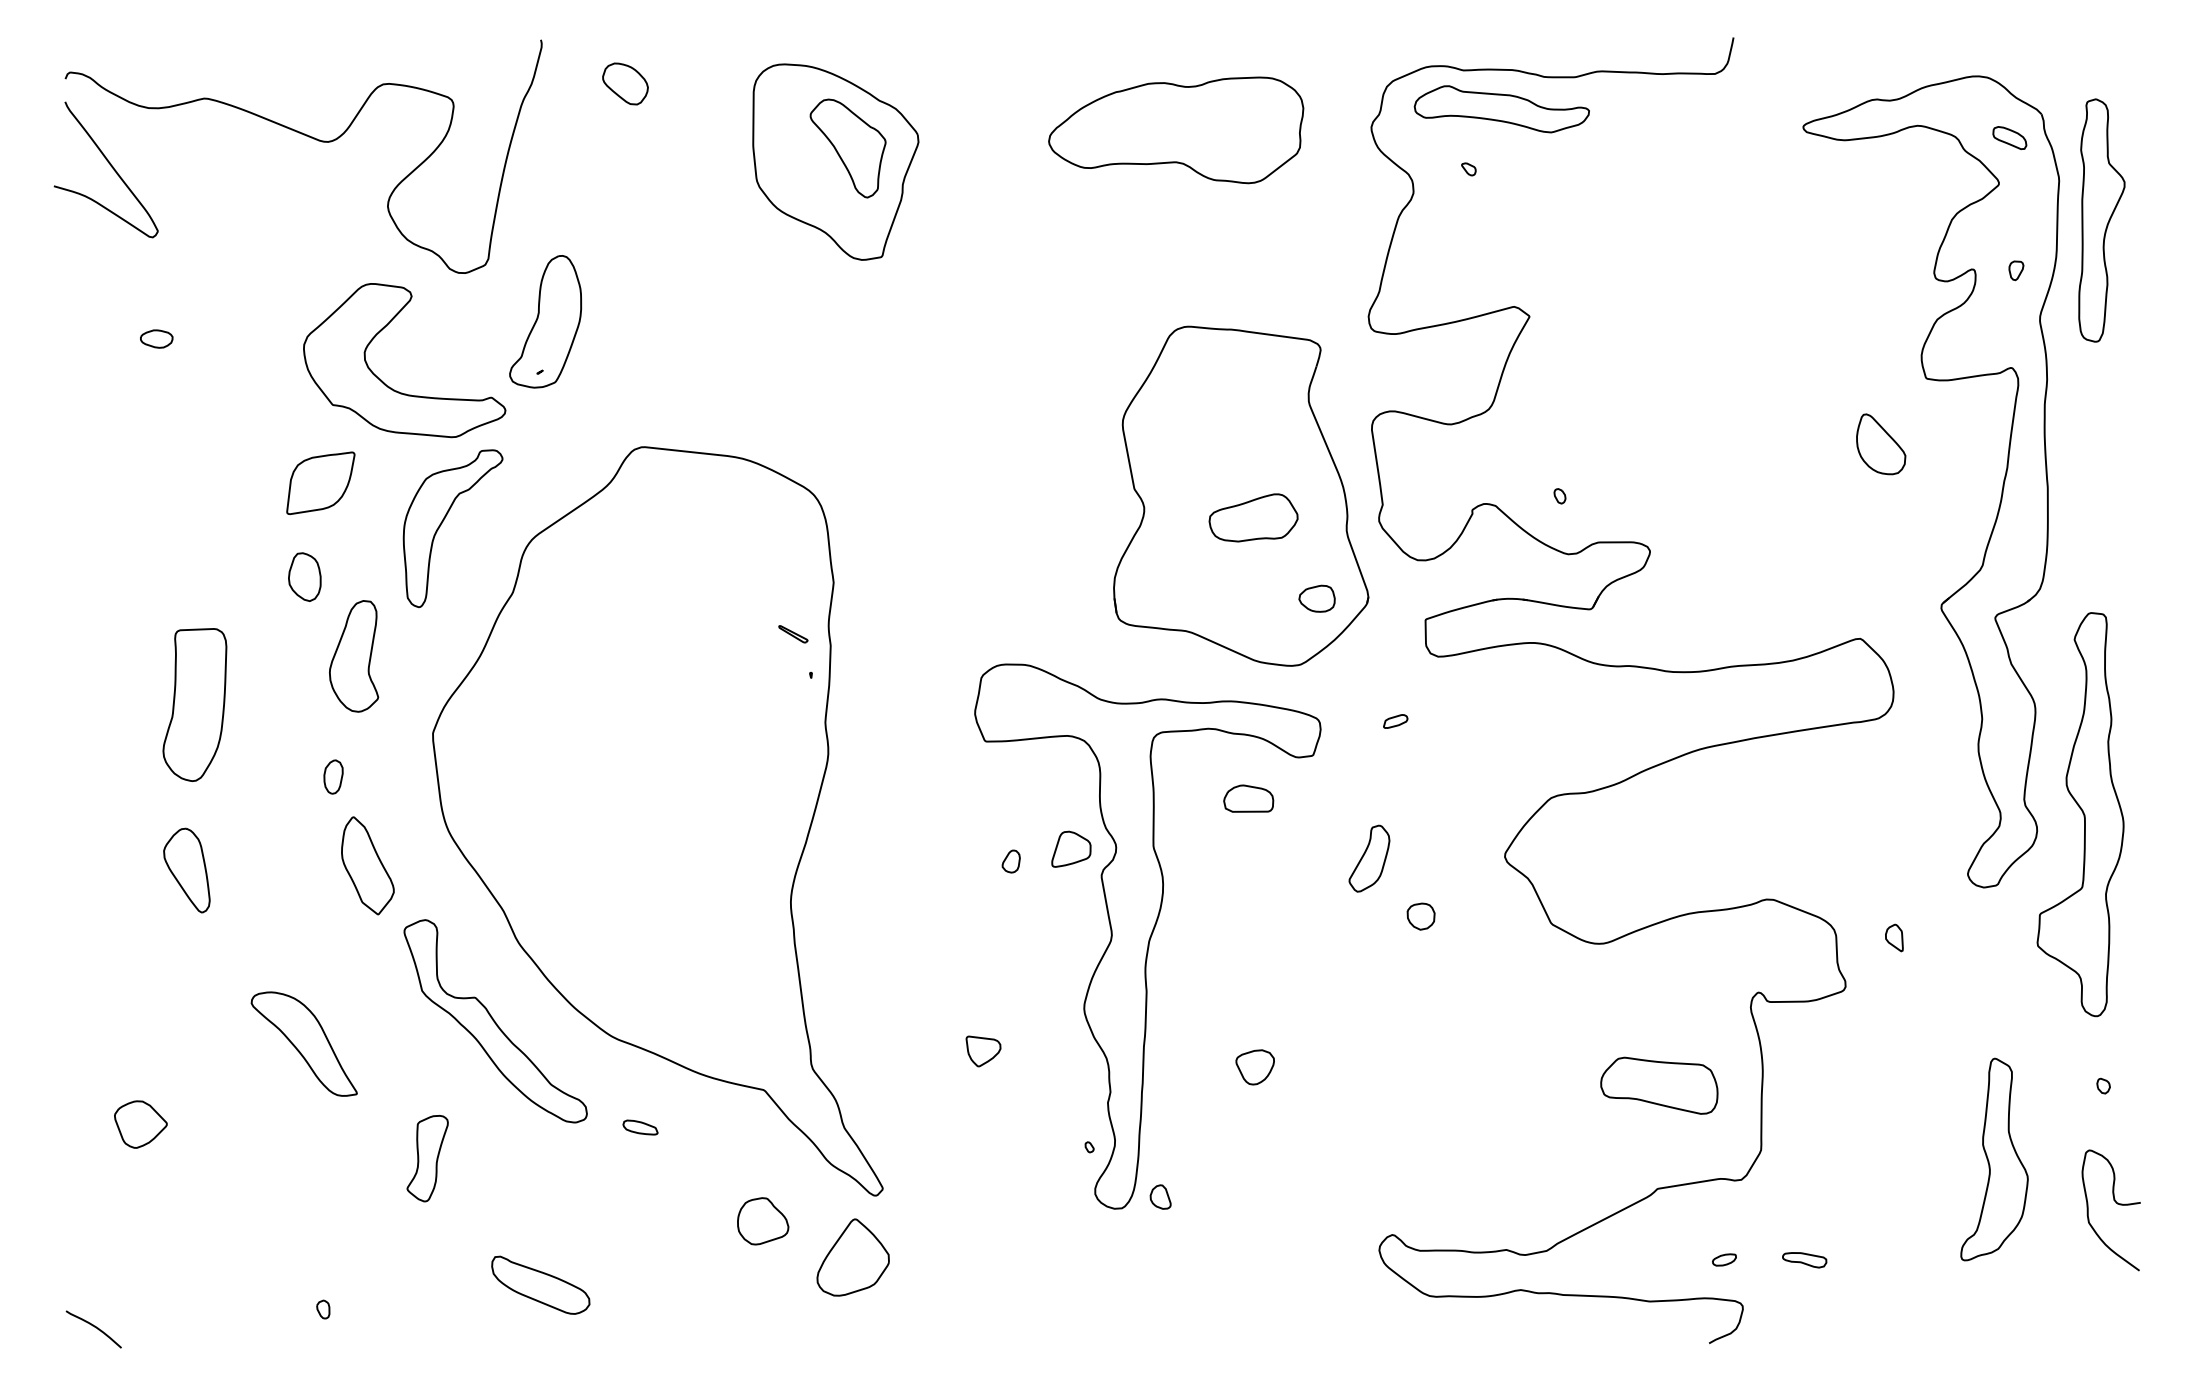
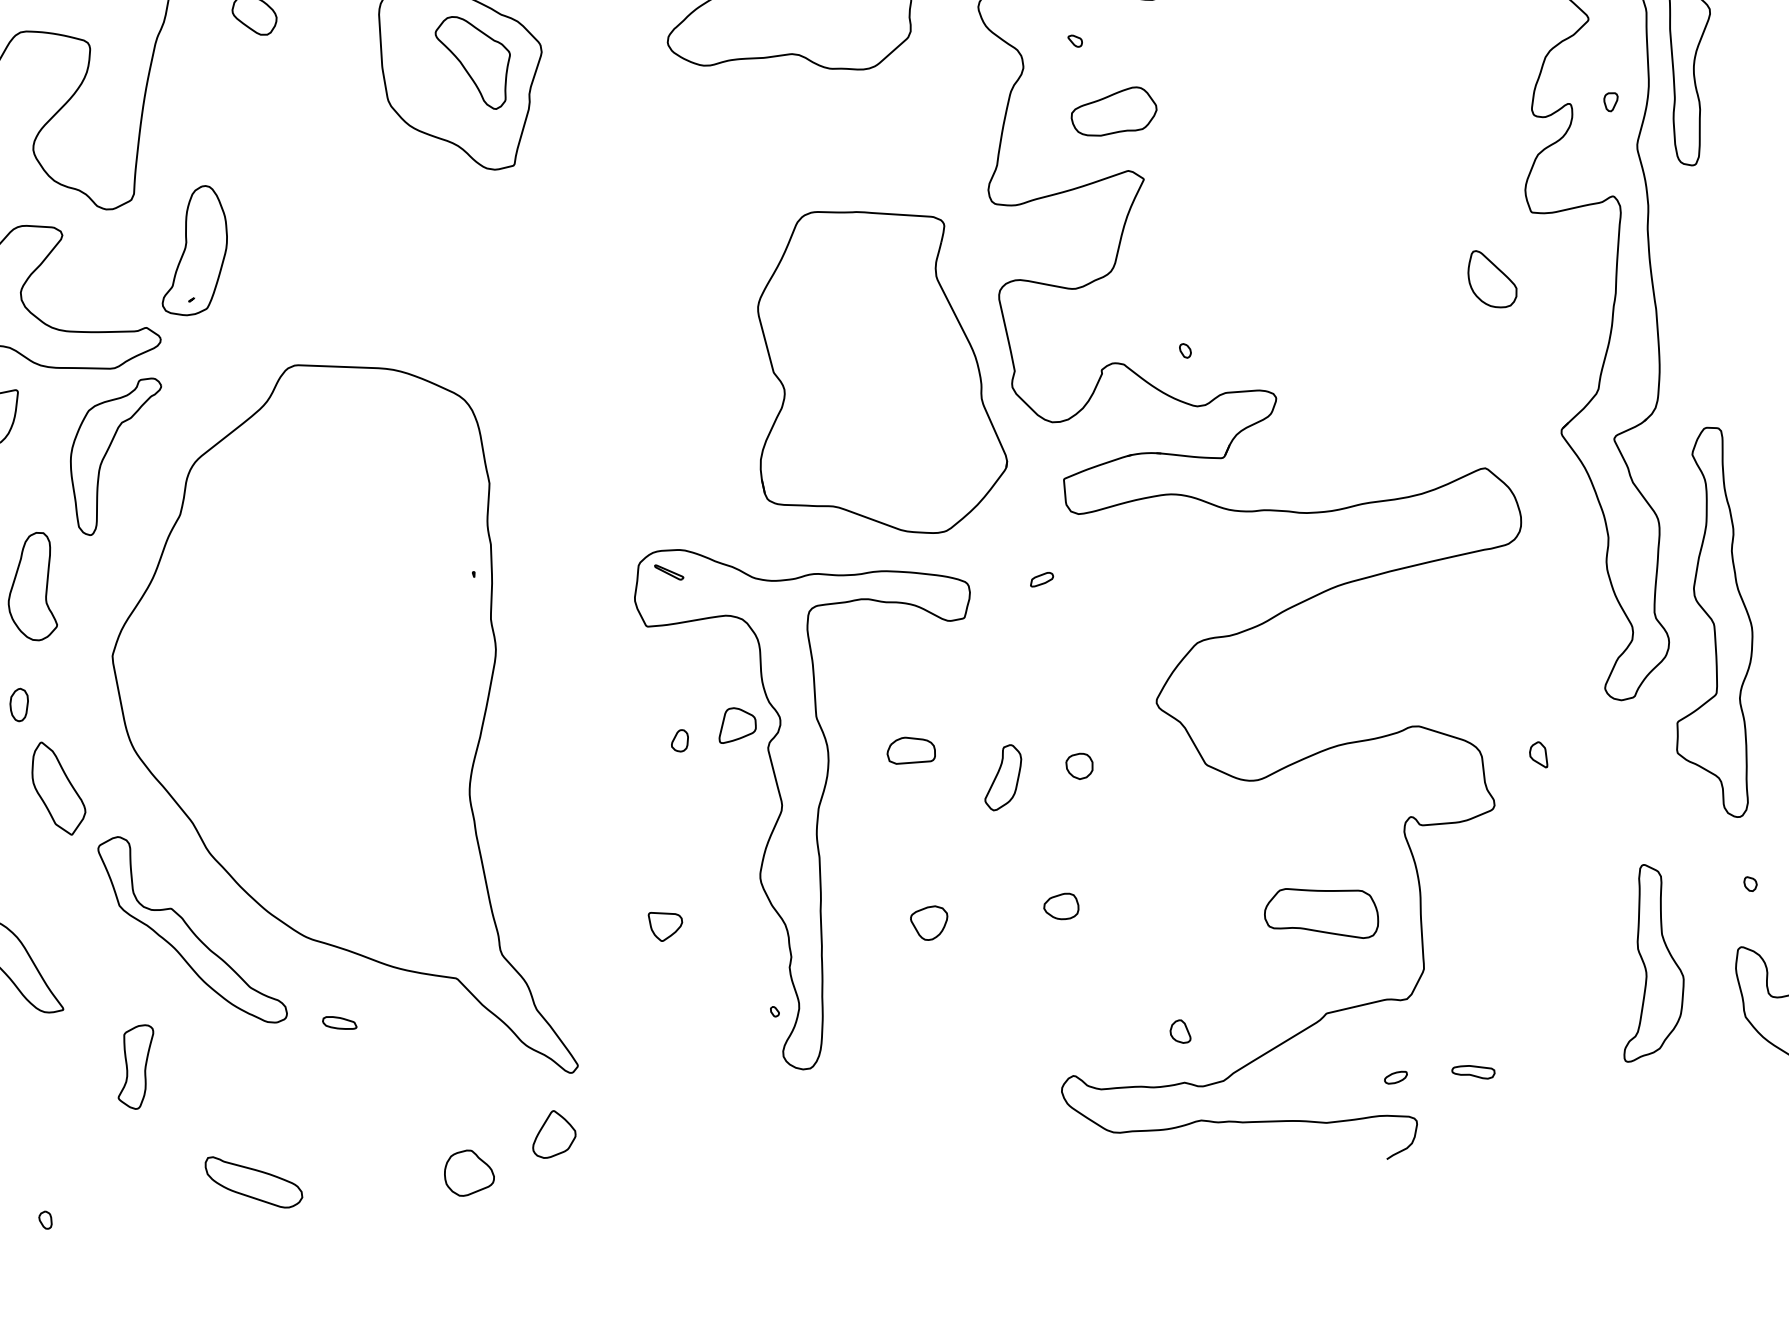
part: (1253, 517) -> (1113, 111), moved
part: (1316, 598) -> (1060, 906), moved
part: (793, 634) -> (669, 572), moved
part: (1248, 798) -> (910, 749), moved
part: (1369, 858) -> (1003, 777), moved
part: (1160, 1196) -> (1180, 1031), moved
part: (763, 1221) -> (469, 1173), moved
part: (852, 1257) -> (553, 1134), size x0.62

